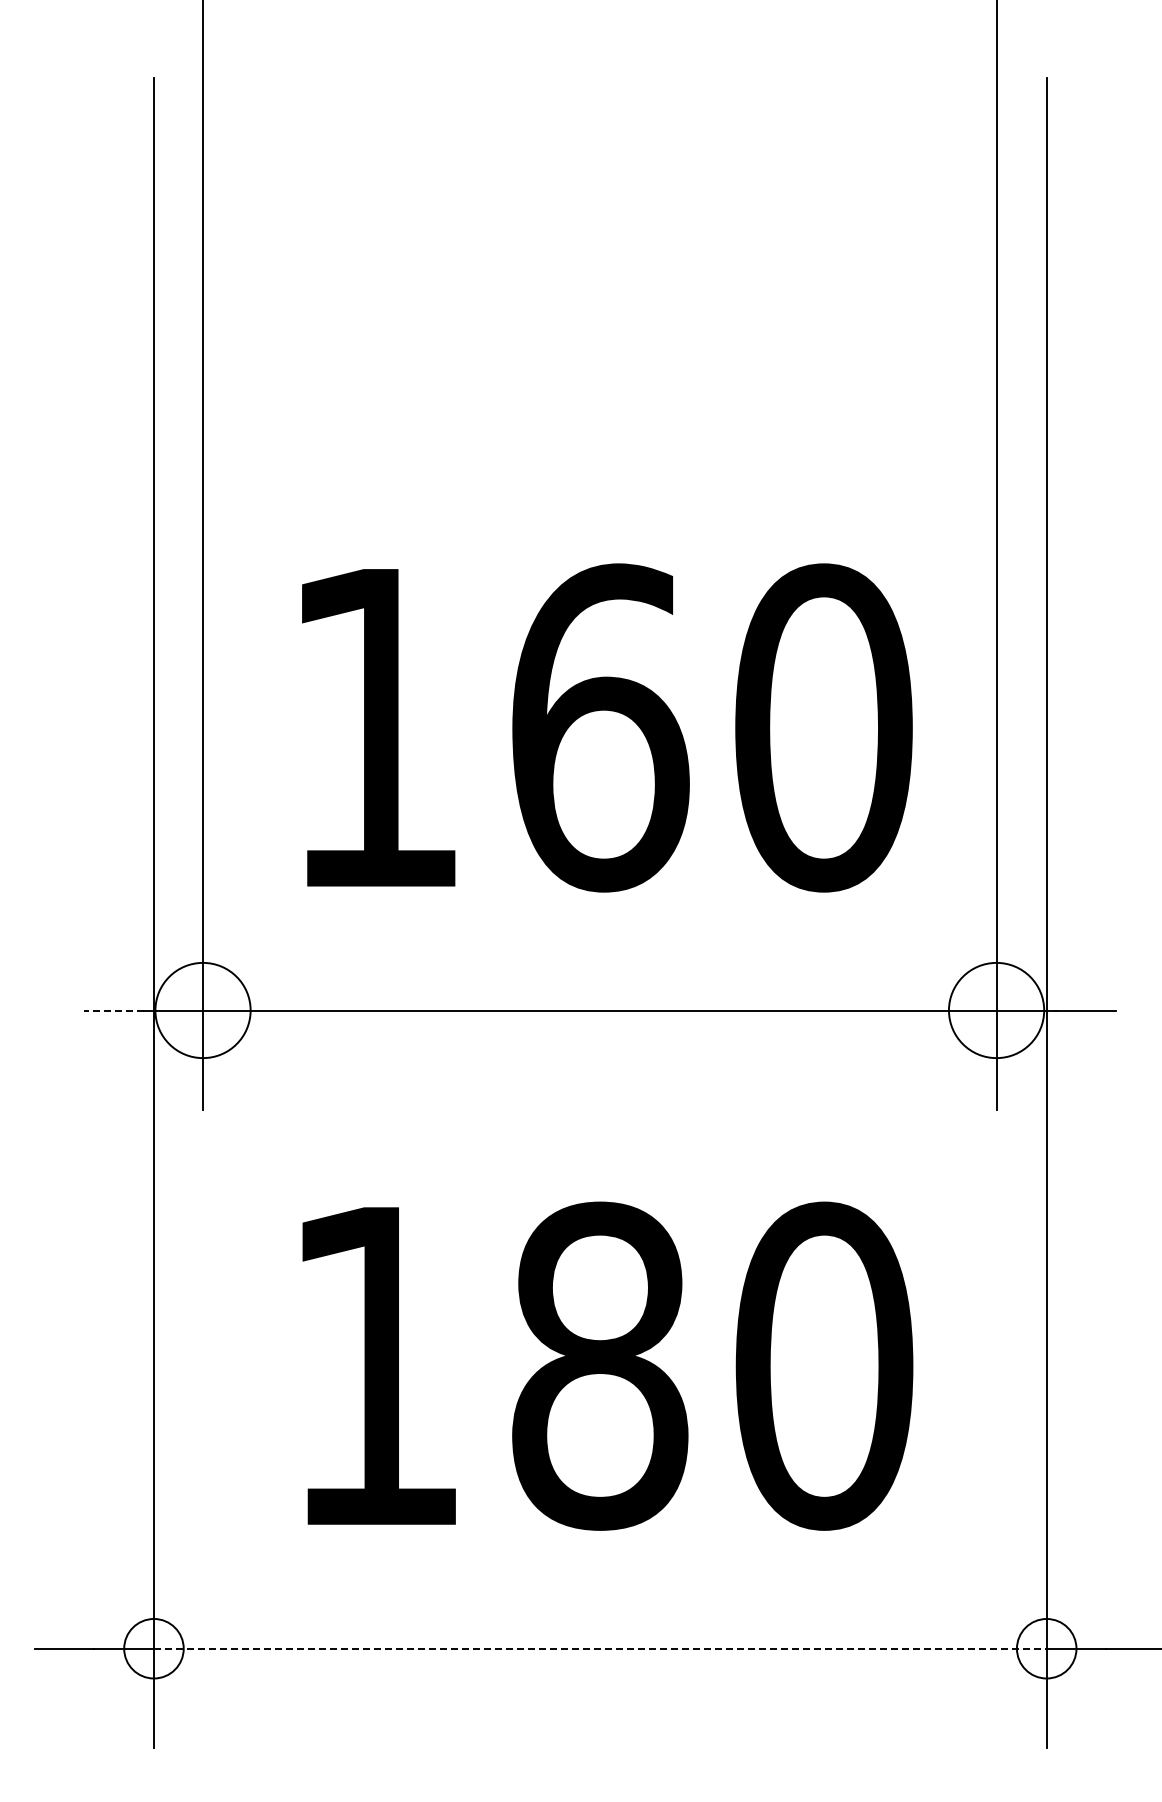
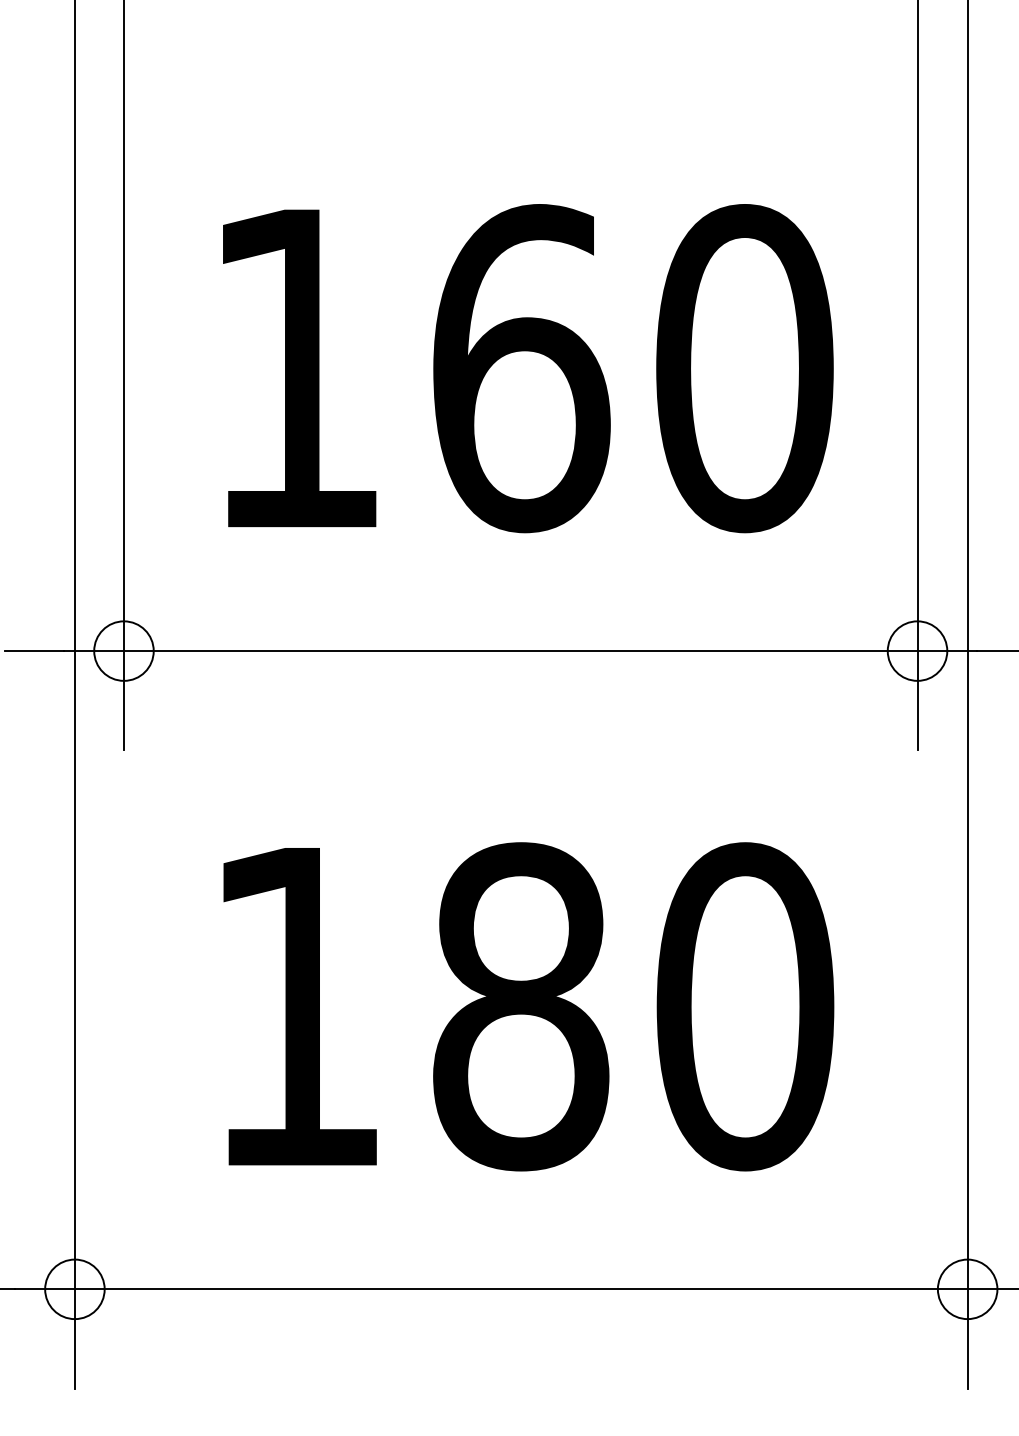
line: (113, 1010) -> (34, 651), dashed -> solid
circle: (202, 1010) -> (123, 651), size x0.62
circle: (996, 1010) -> (917, 651), size x0.62
line: (600, 1648) -> (521, 1289), dashed -> solid

